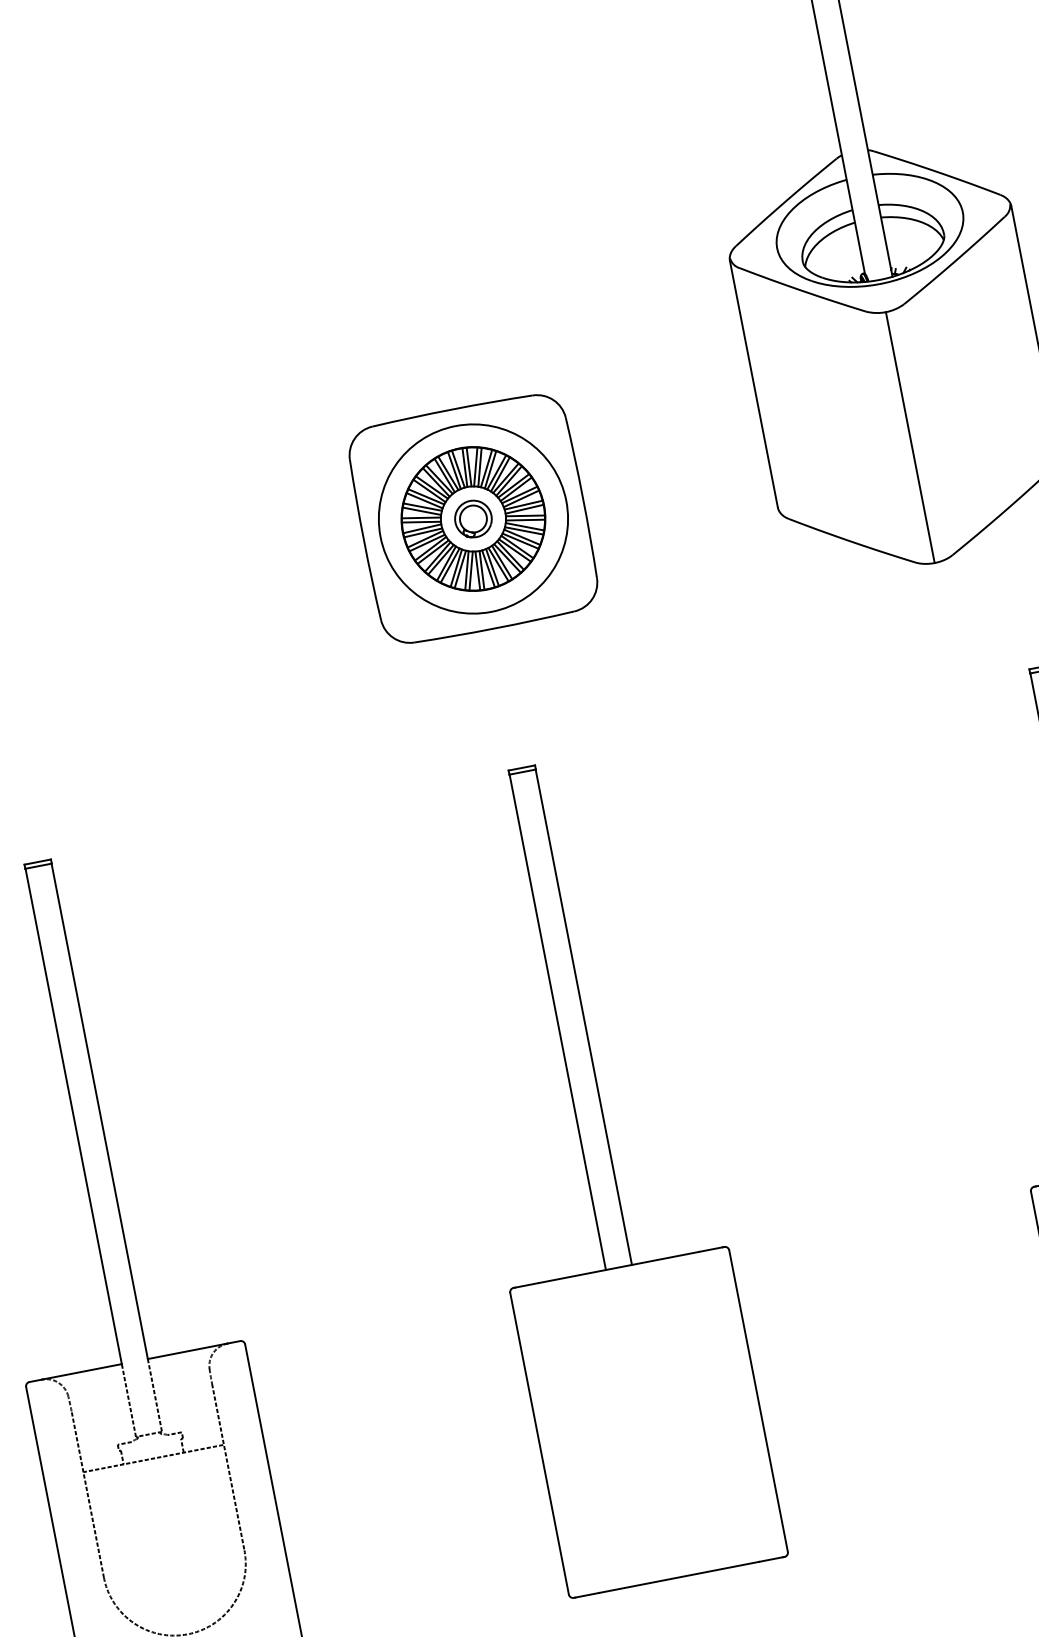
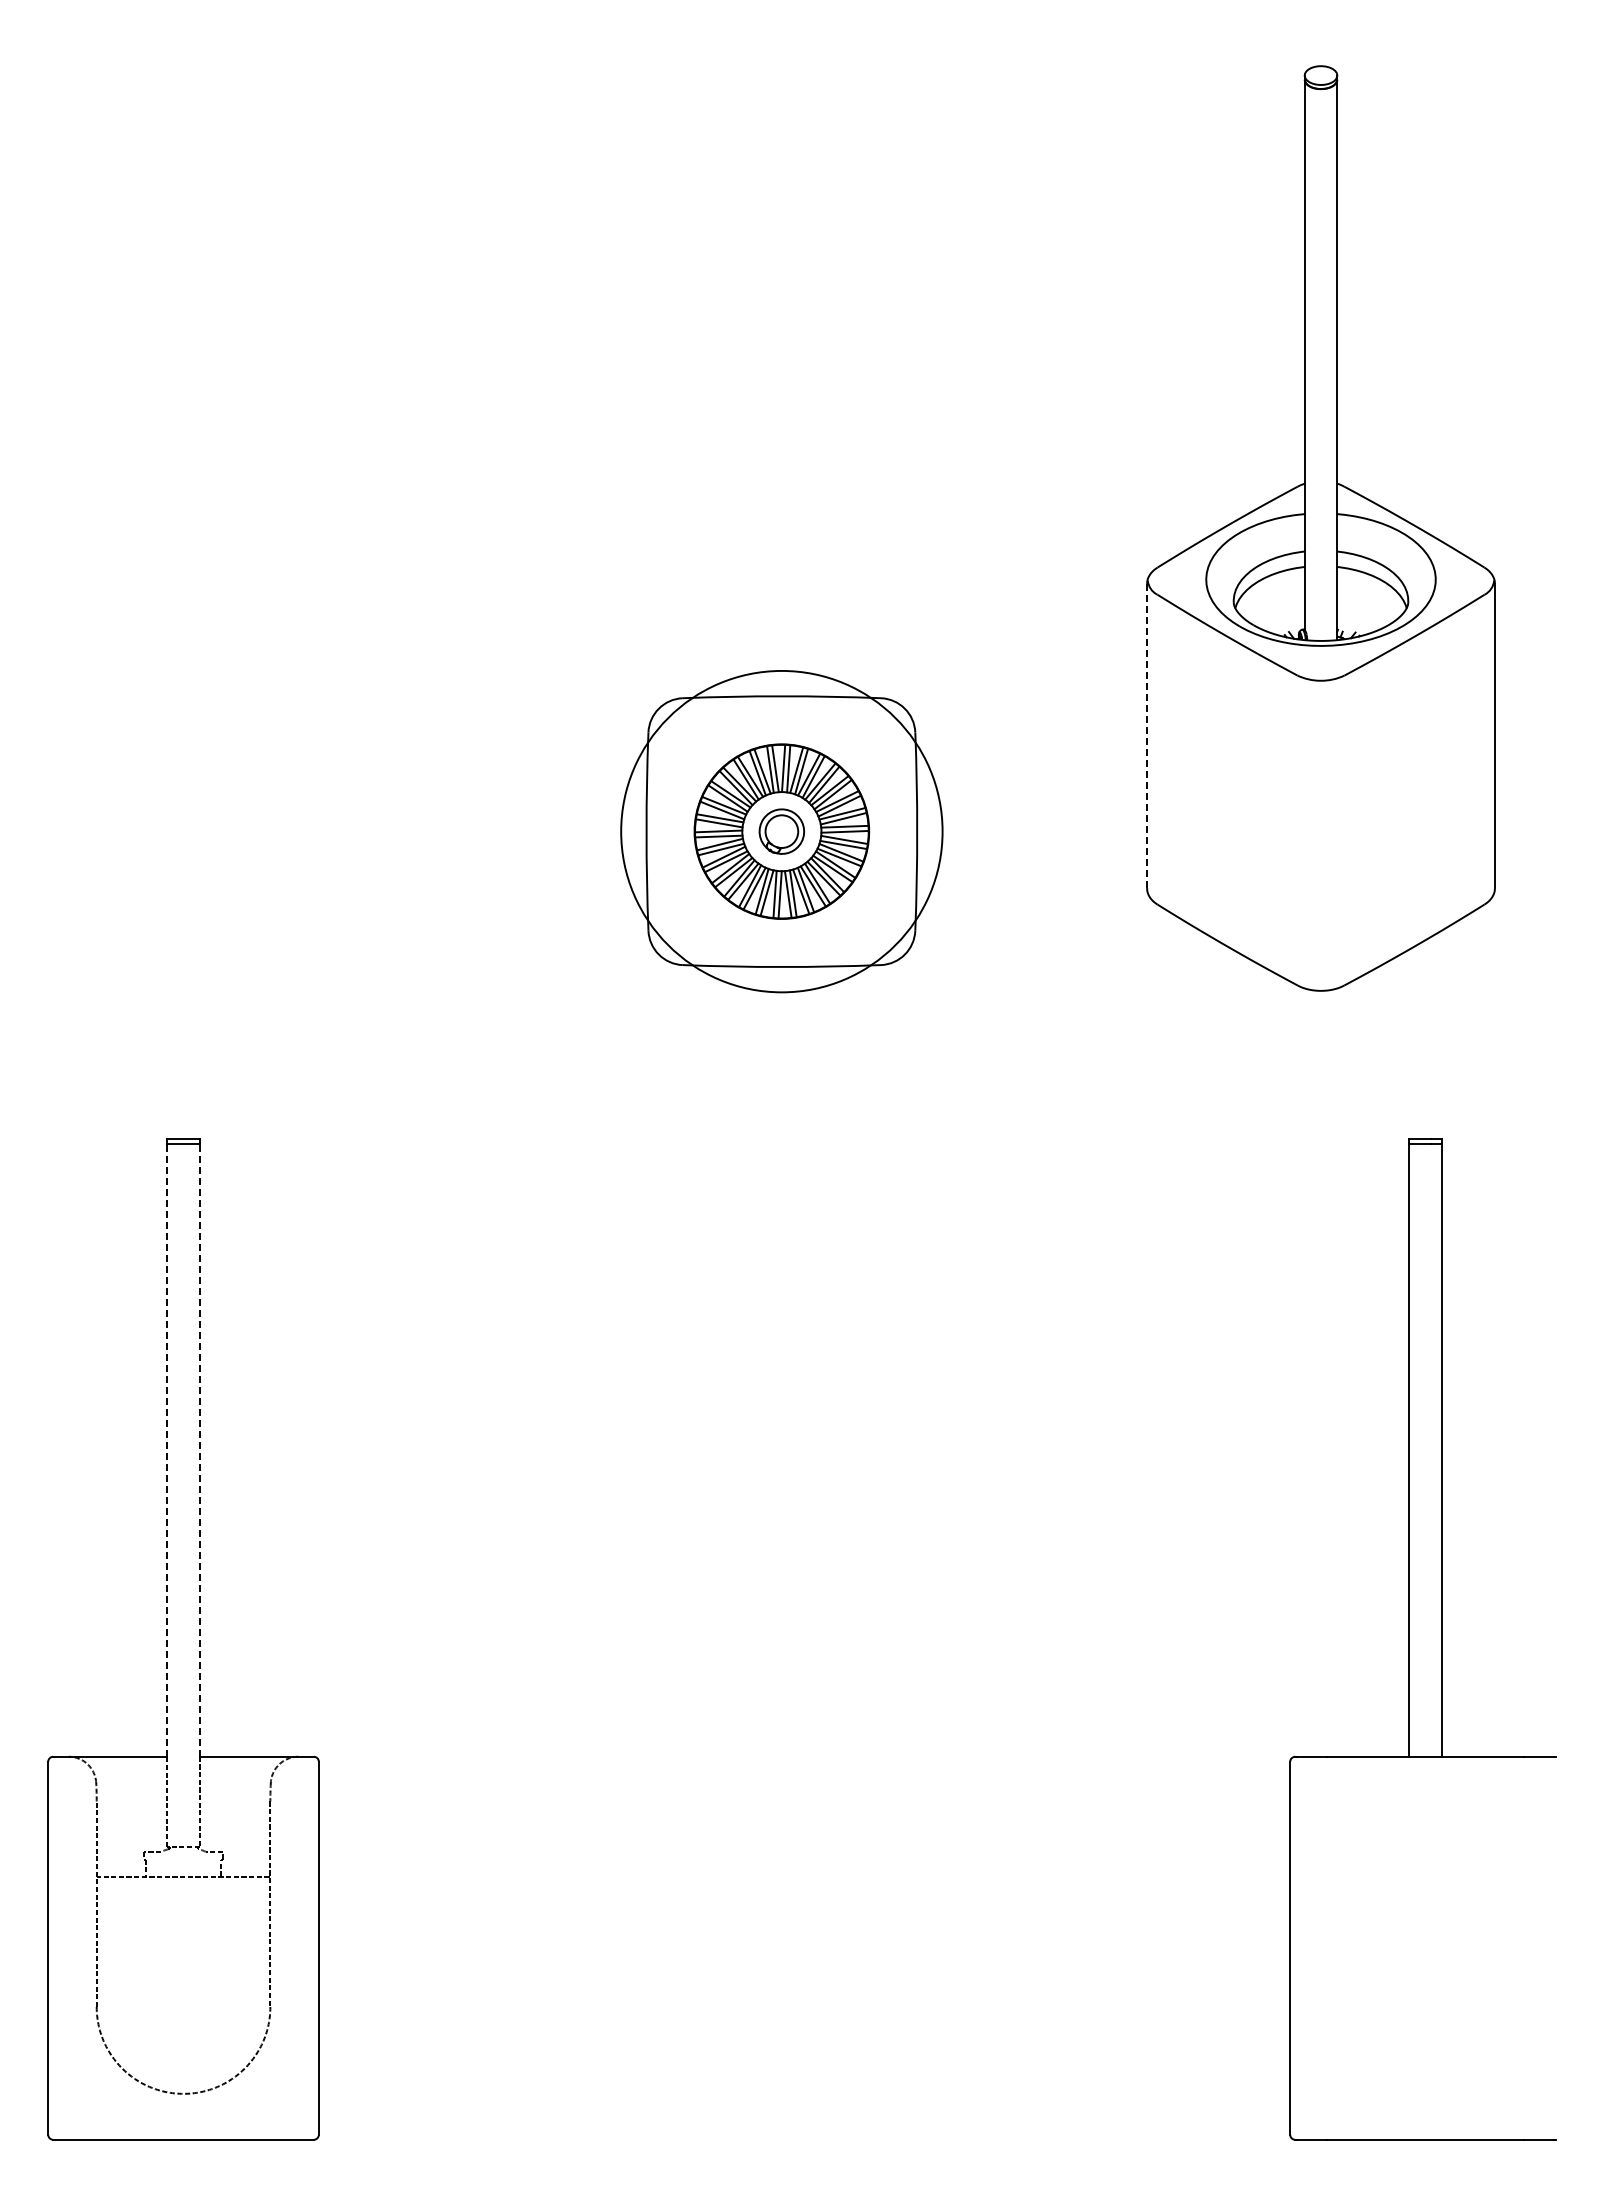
line: (754, 384) -> (1147, 736), solid -> dashed
line: (910, 437) -> (1321, 835), removed
circle: (473, 518) -> (781, 831), size x1.4
line: (99, 1111) -> (199, 1450), solid -> dashed
line: (73, 1116) -> (167, 1450), solid -> dashed
part: (600, 1172) -> (781, 1639), removed

